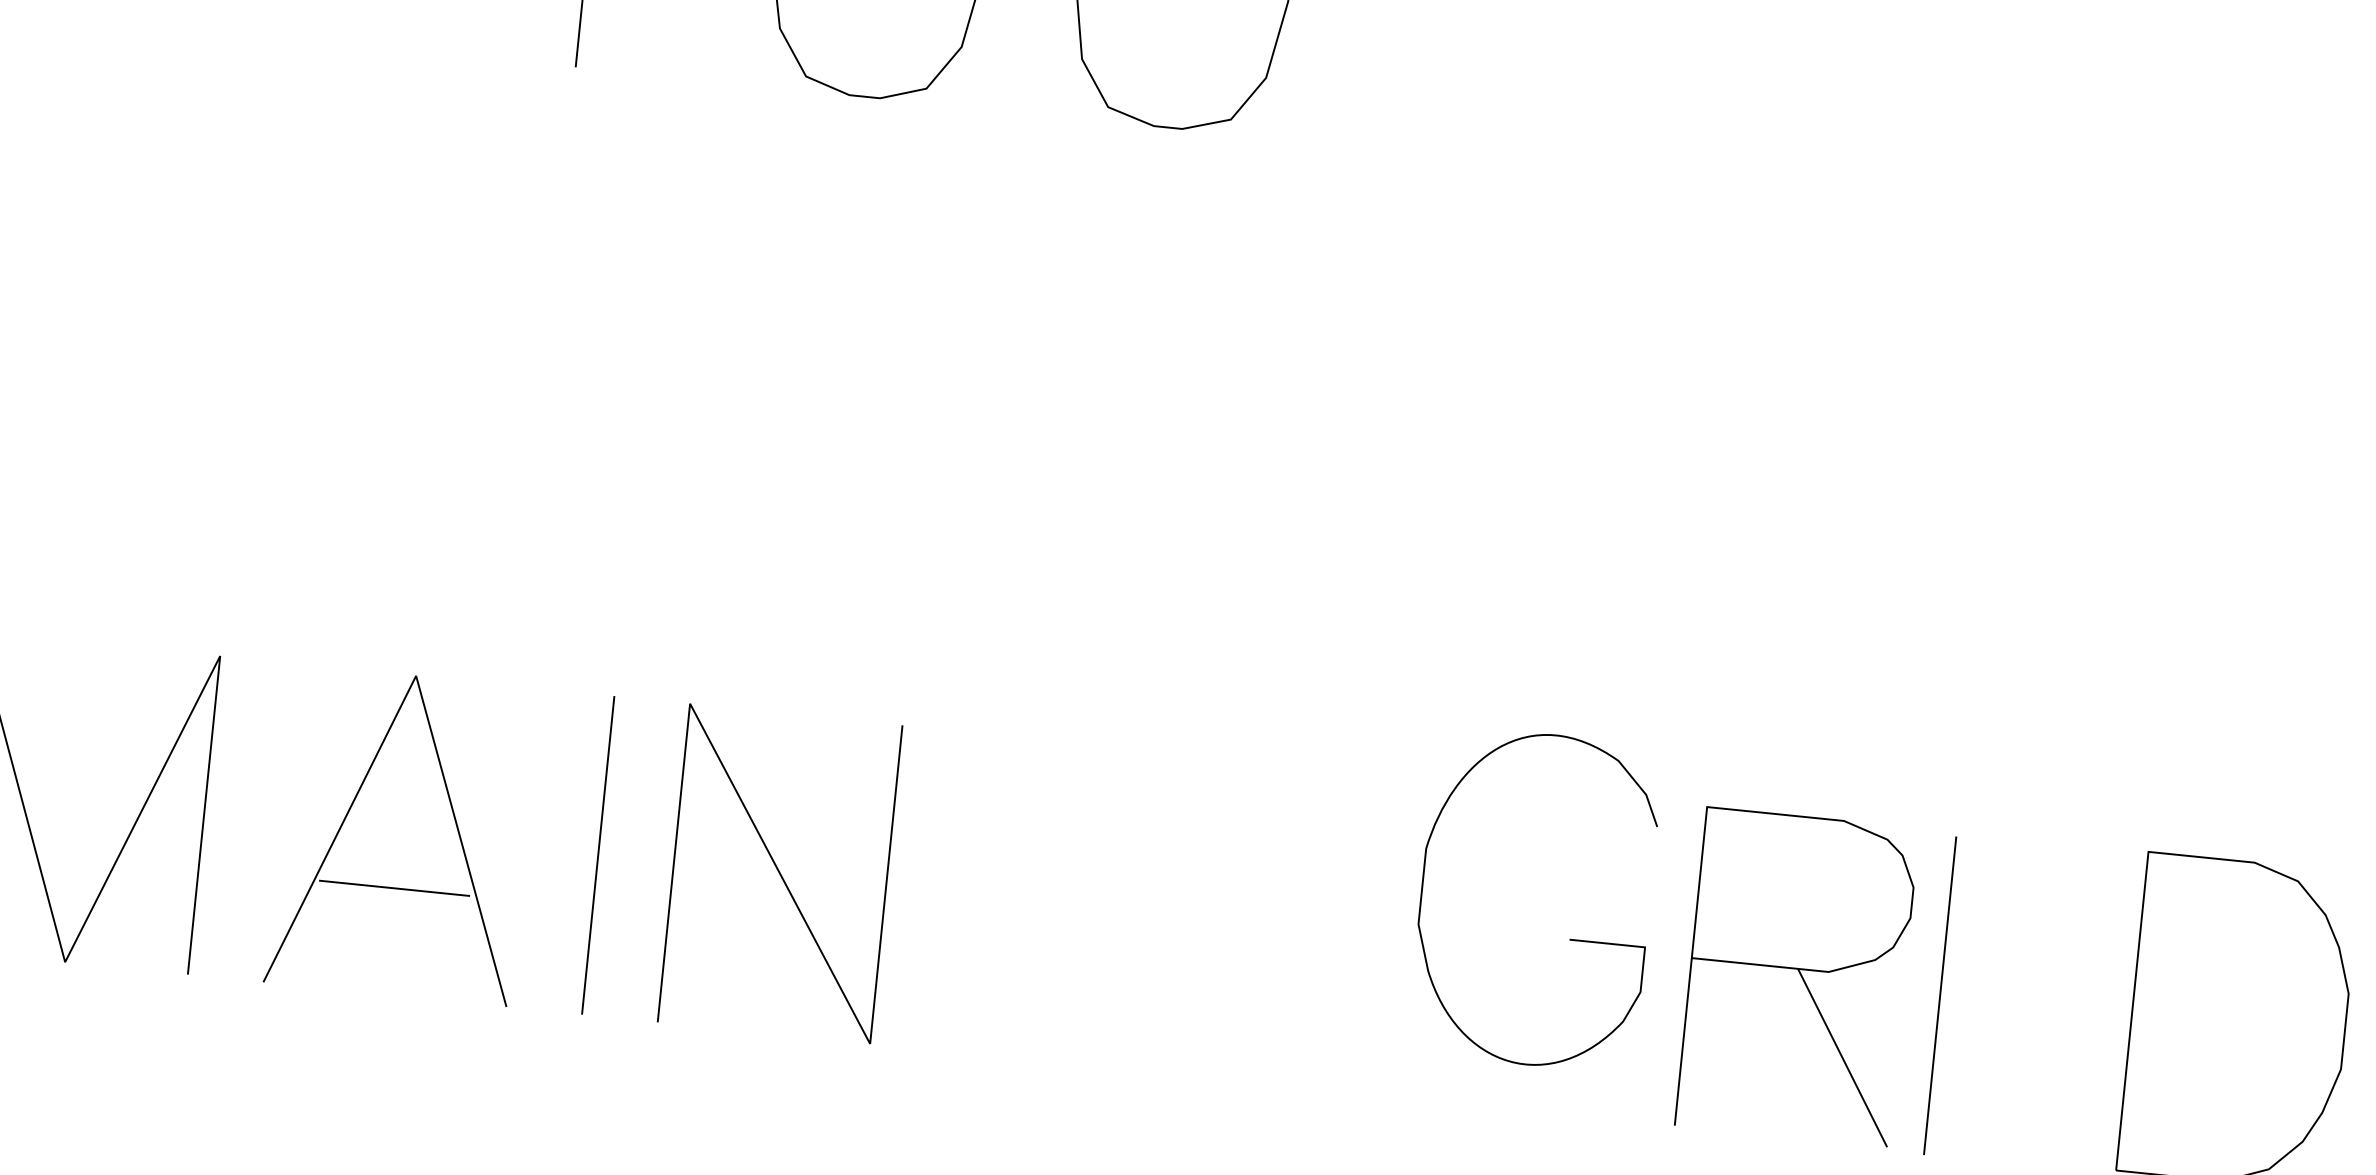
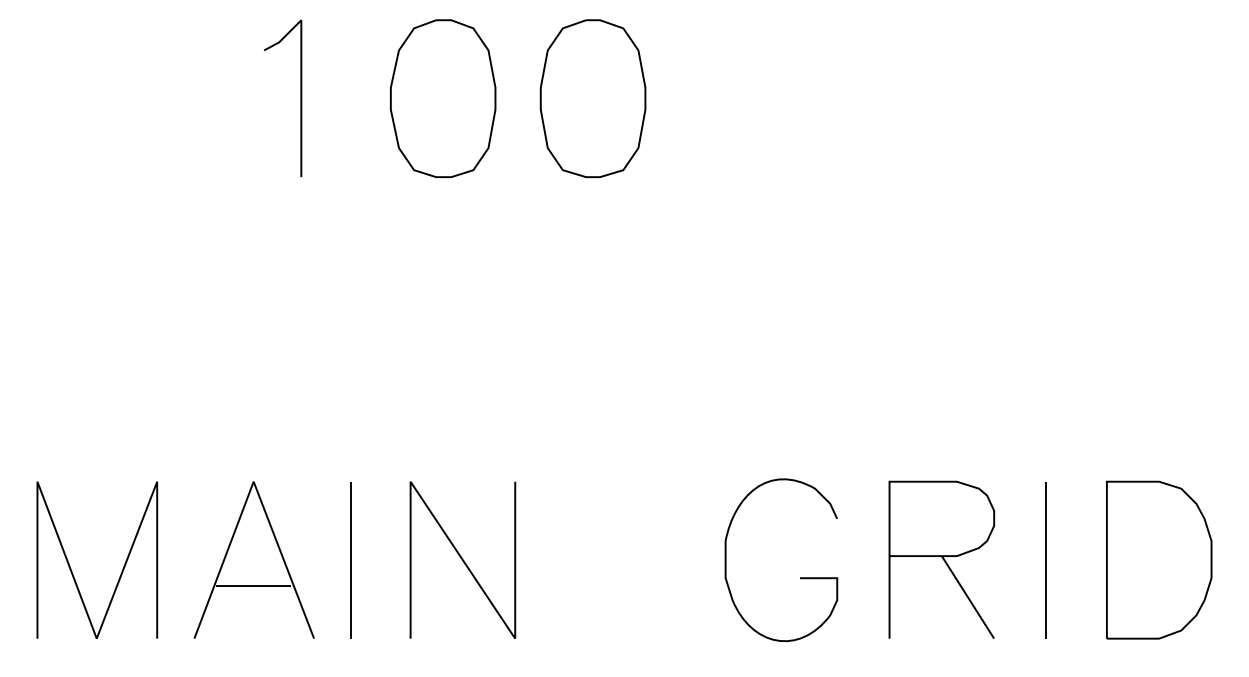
line: (779, 872) -> (462, 559), moved
curve: (1570, 938) -> (800, 577), moved
line: (1938, 996) -> (1045, 560), moved

